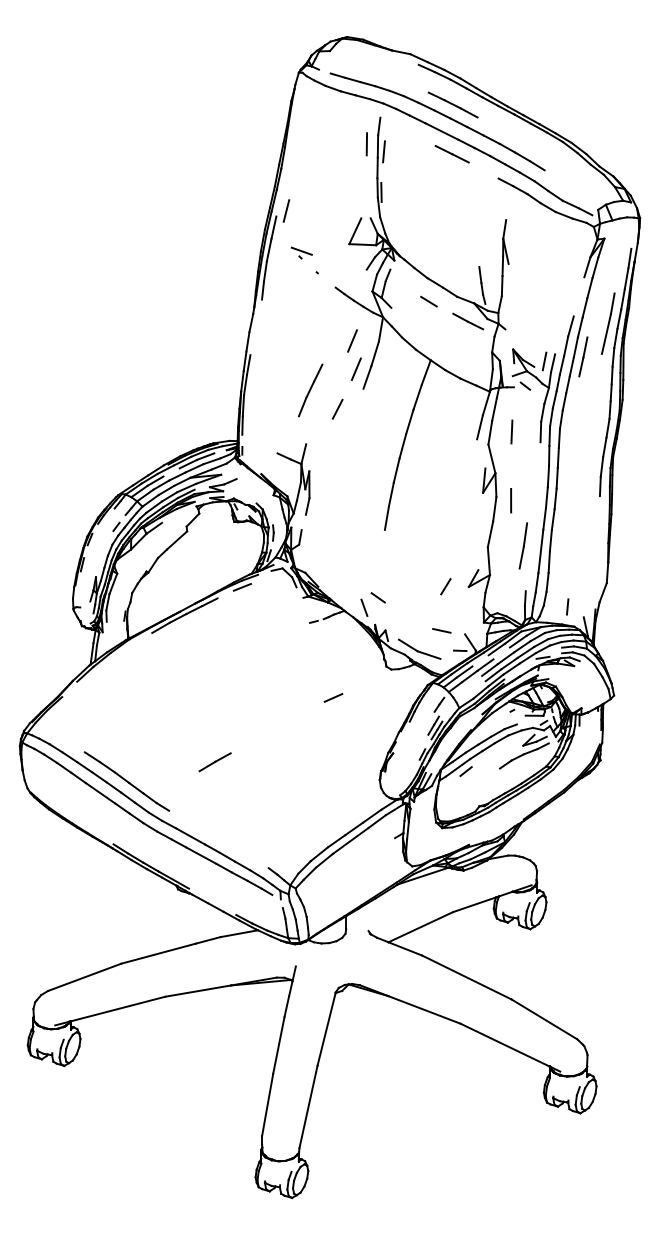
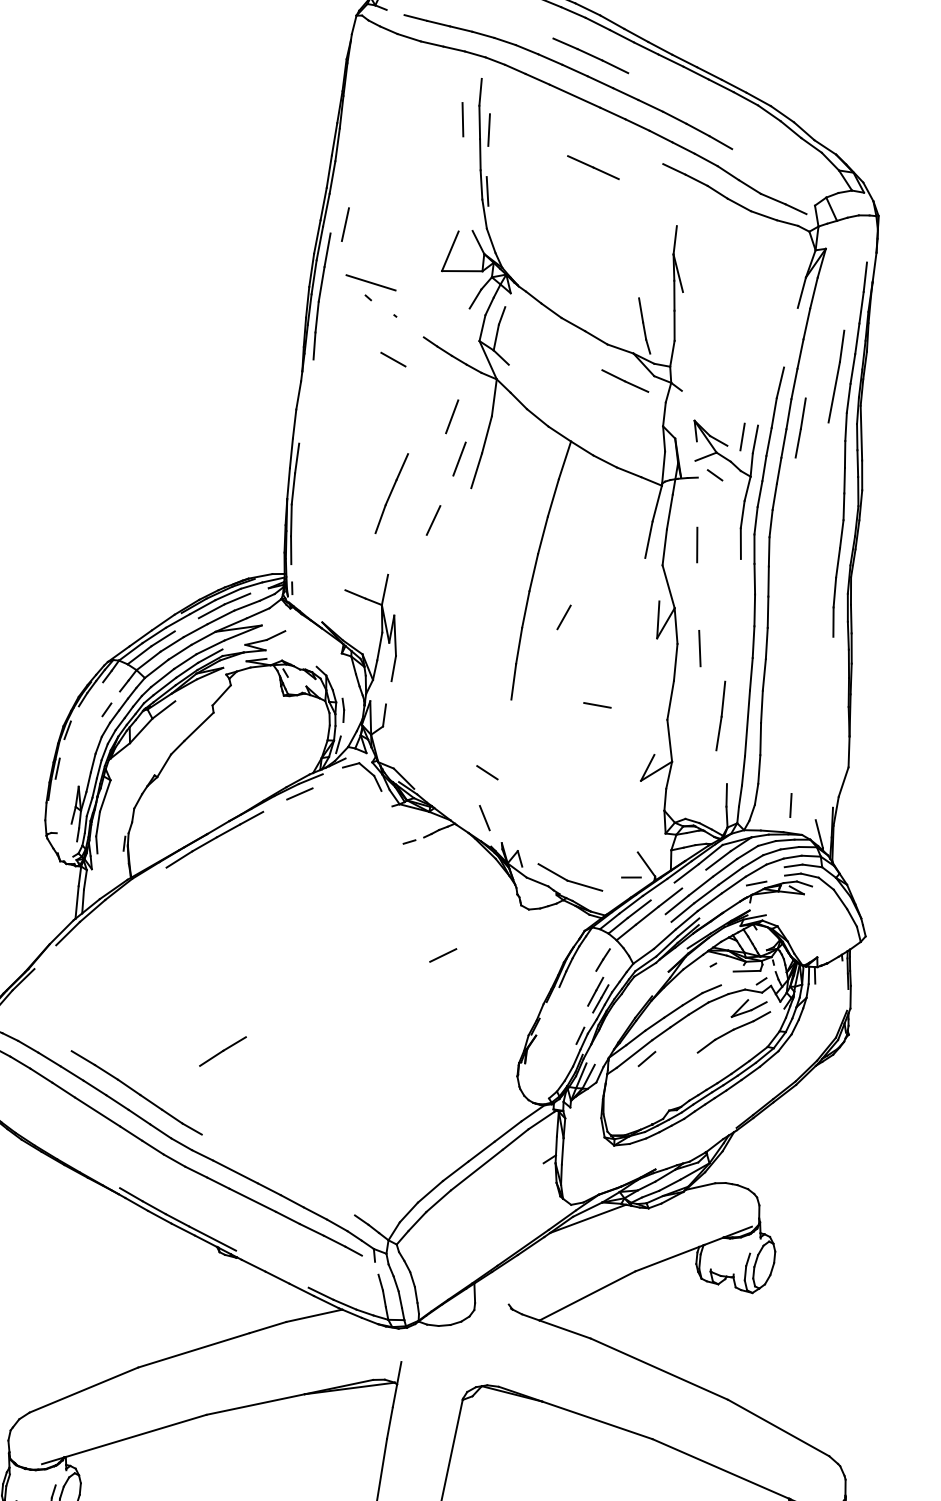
line: (451, 154) -> (592, 168), moved
part: (301, 252) -> (370, 286), size x1.6
line: (428, 301) -> (392, 359), moved
line: (445, 586) -> (563, 617), moved
line: (377, 597) -> (486, 772), moved
line: (441, 630) -> (596, 704), moved
line: (214, 762) -> (222, 1051), moved

